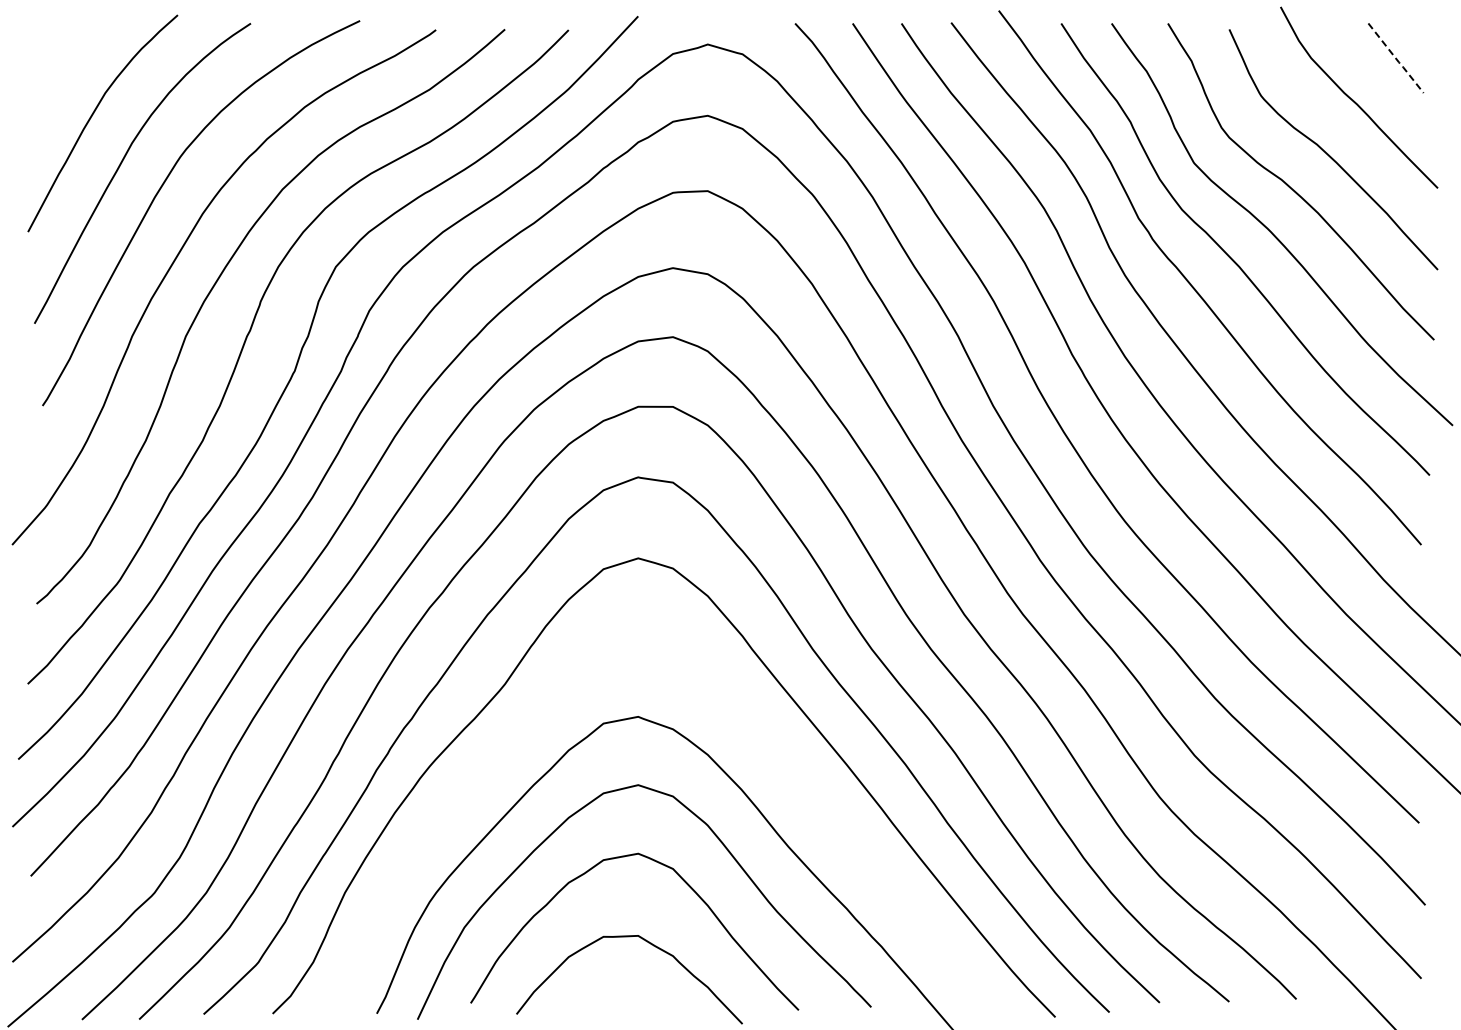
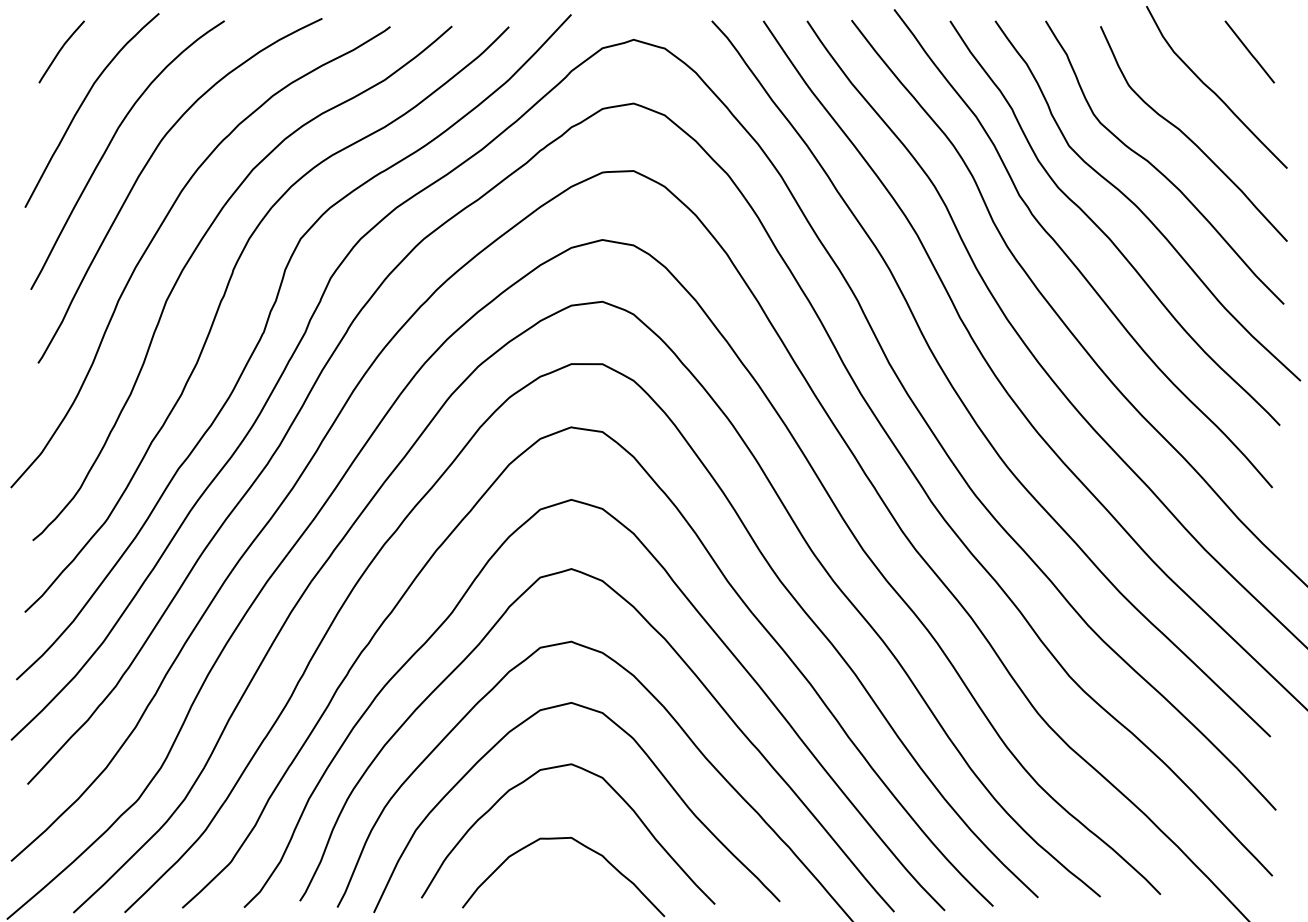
curve: (67, 57) -> (60, 51), added
line: (1396, 59) -> (1250, 53), dashed -> solid
curve: (765, 742) -> (685, 664), added

